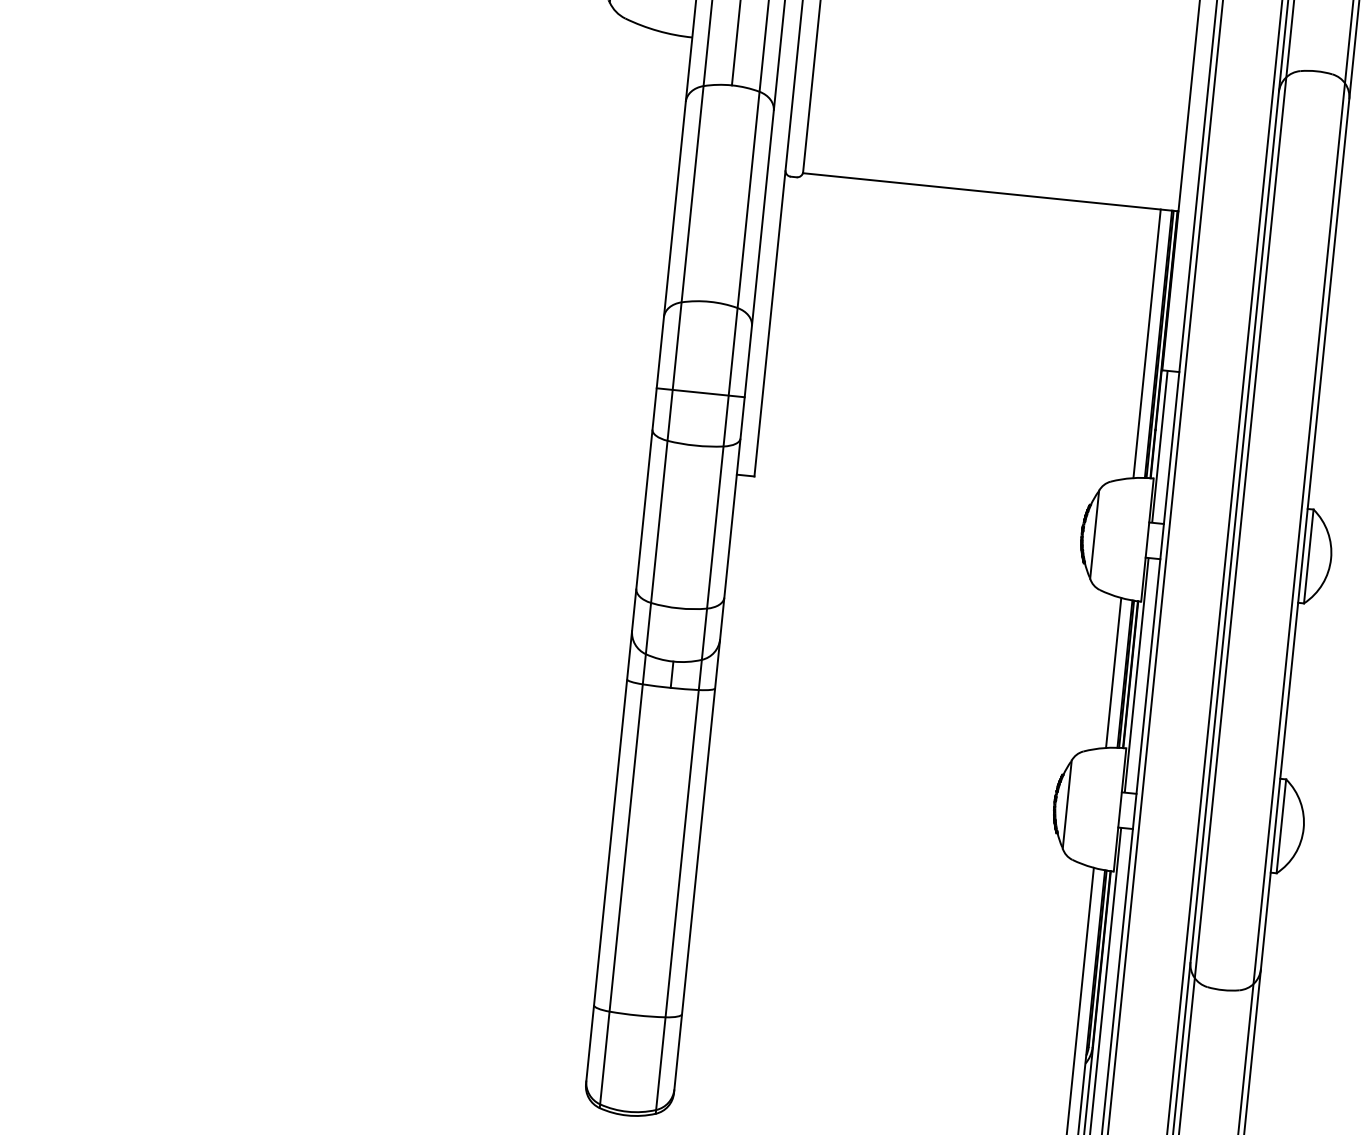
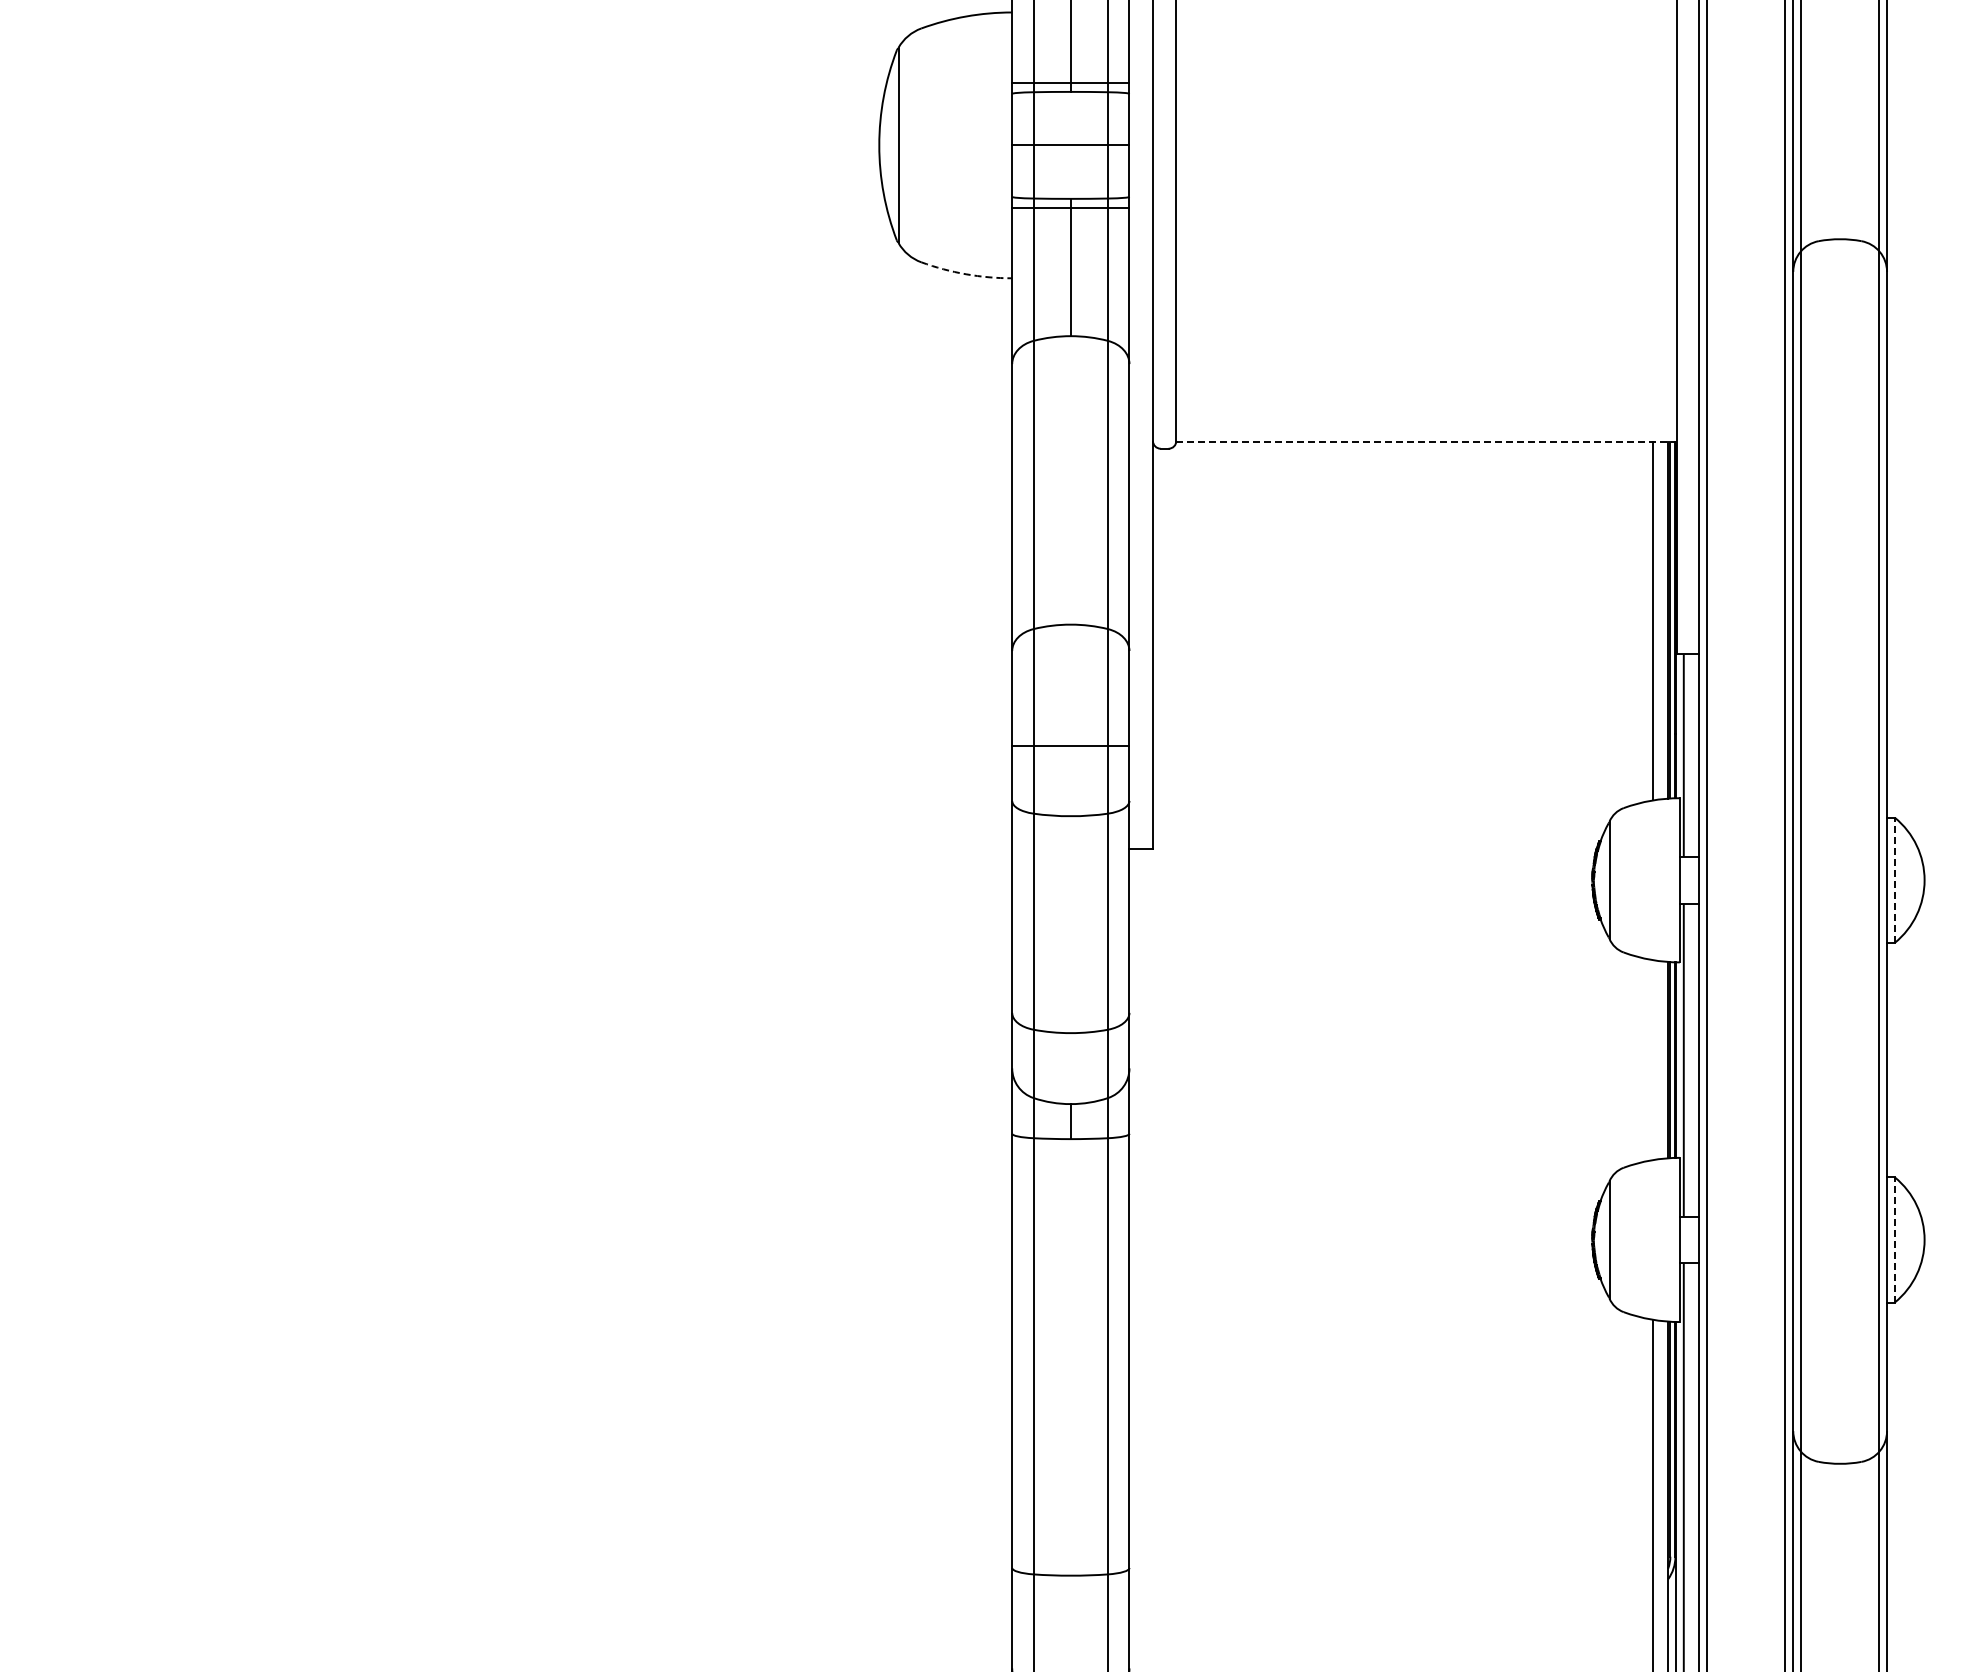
arc: (658, 31) -> (966, 274), solid -> dashed
line: (991, 192) -> (1427, 442), solid -> dashed
line: (1308, 556) -> (1894, 880), solid -> dashed
line: (1113, 673) -> (1653, 1060), removed
line: (1281, 825) -> (1894, 1239), solid -> dashed

